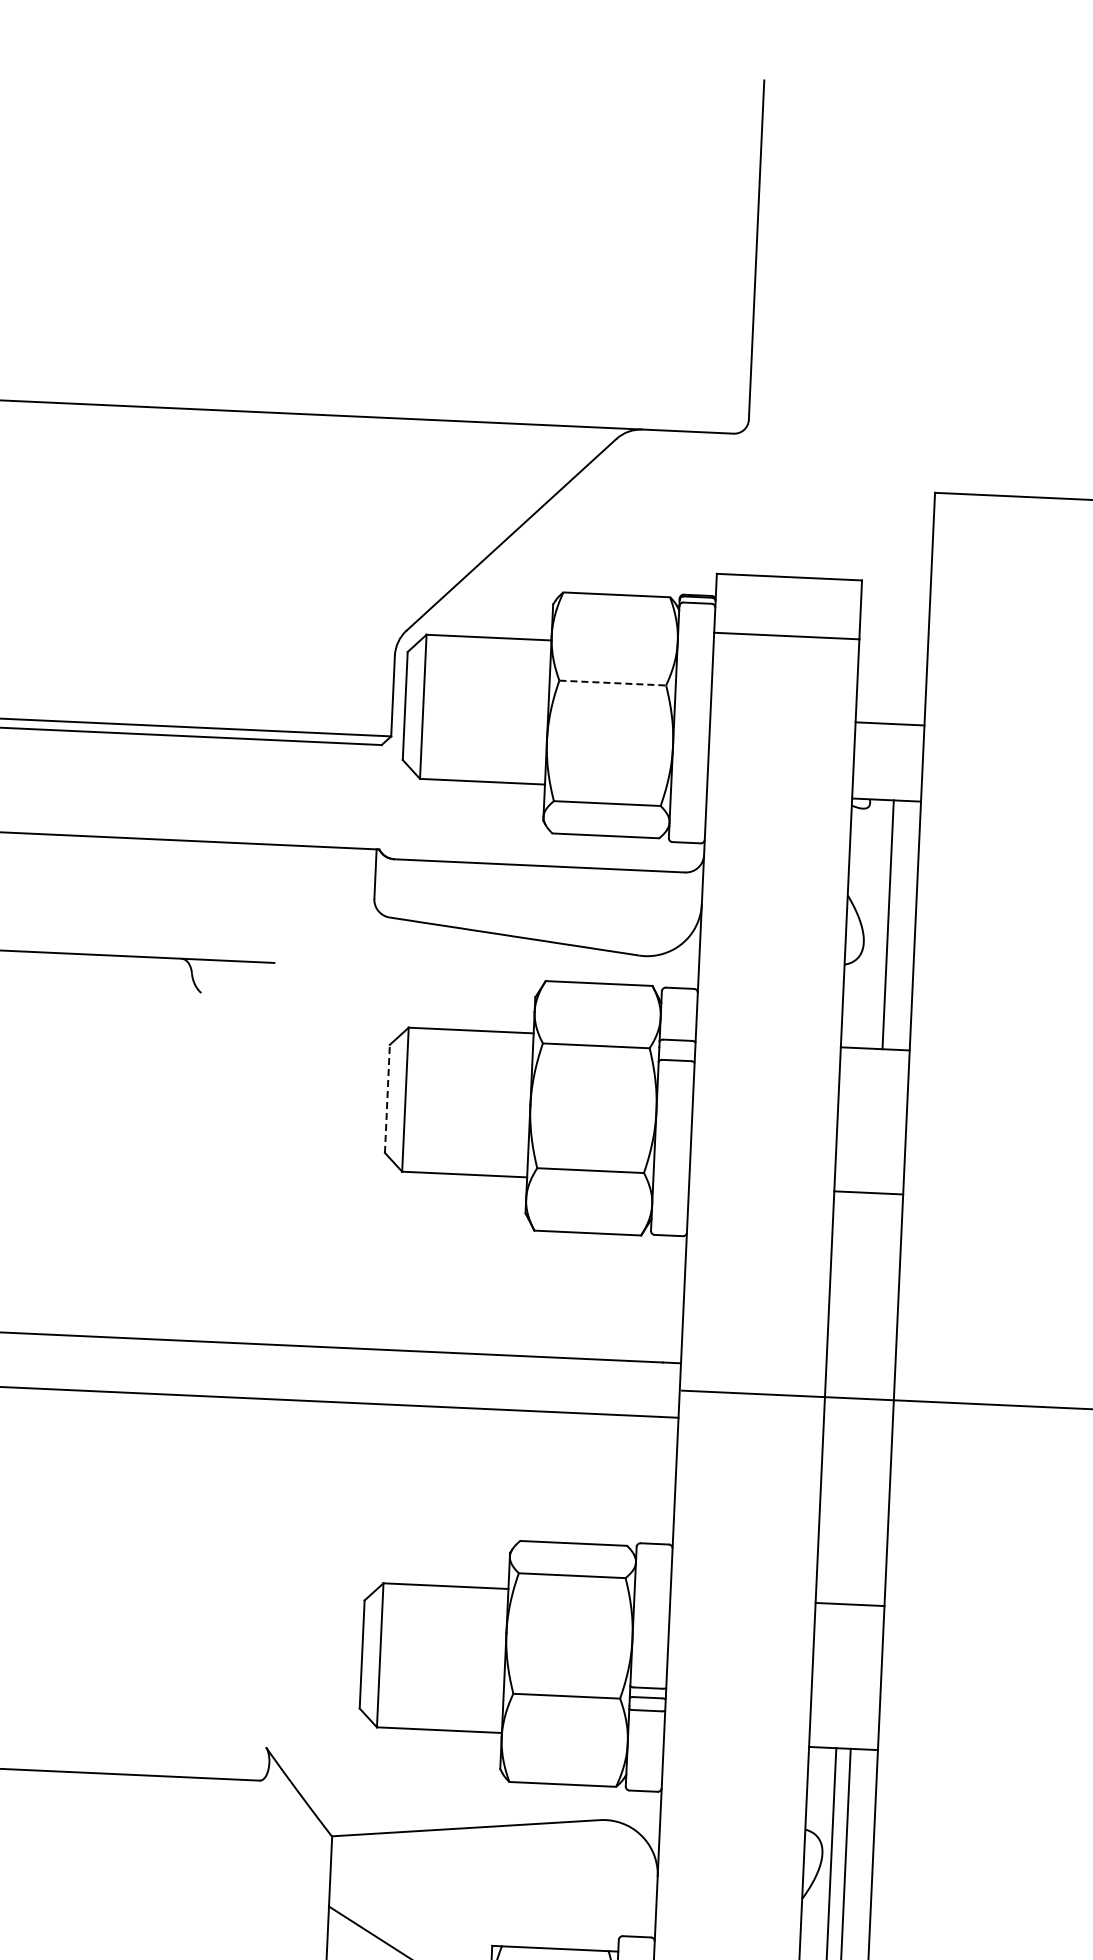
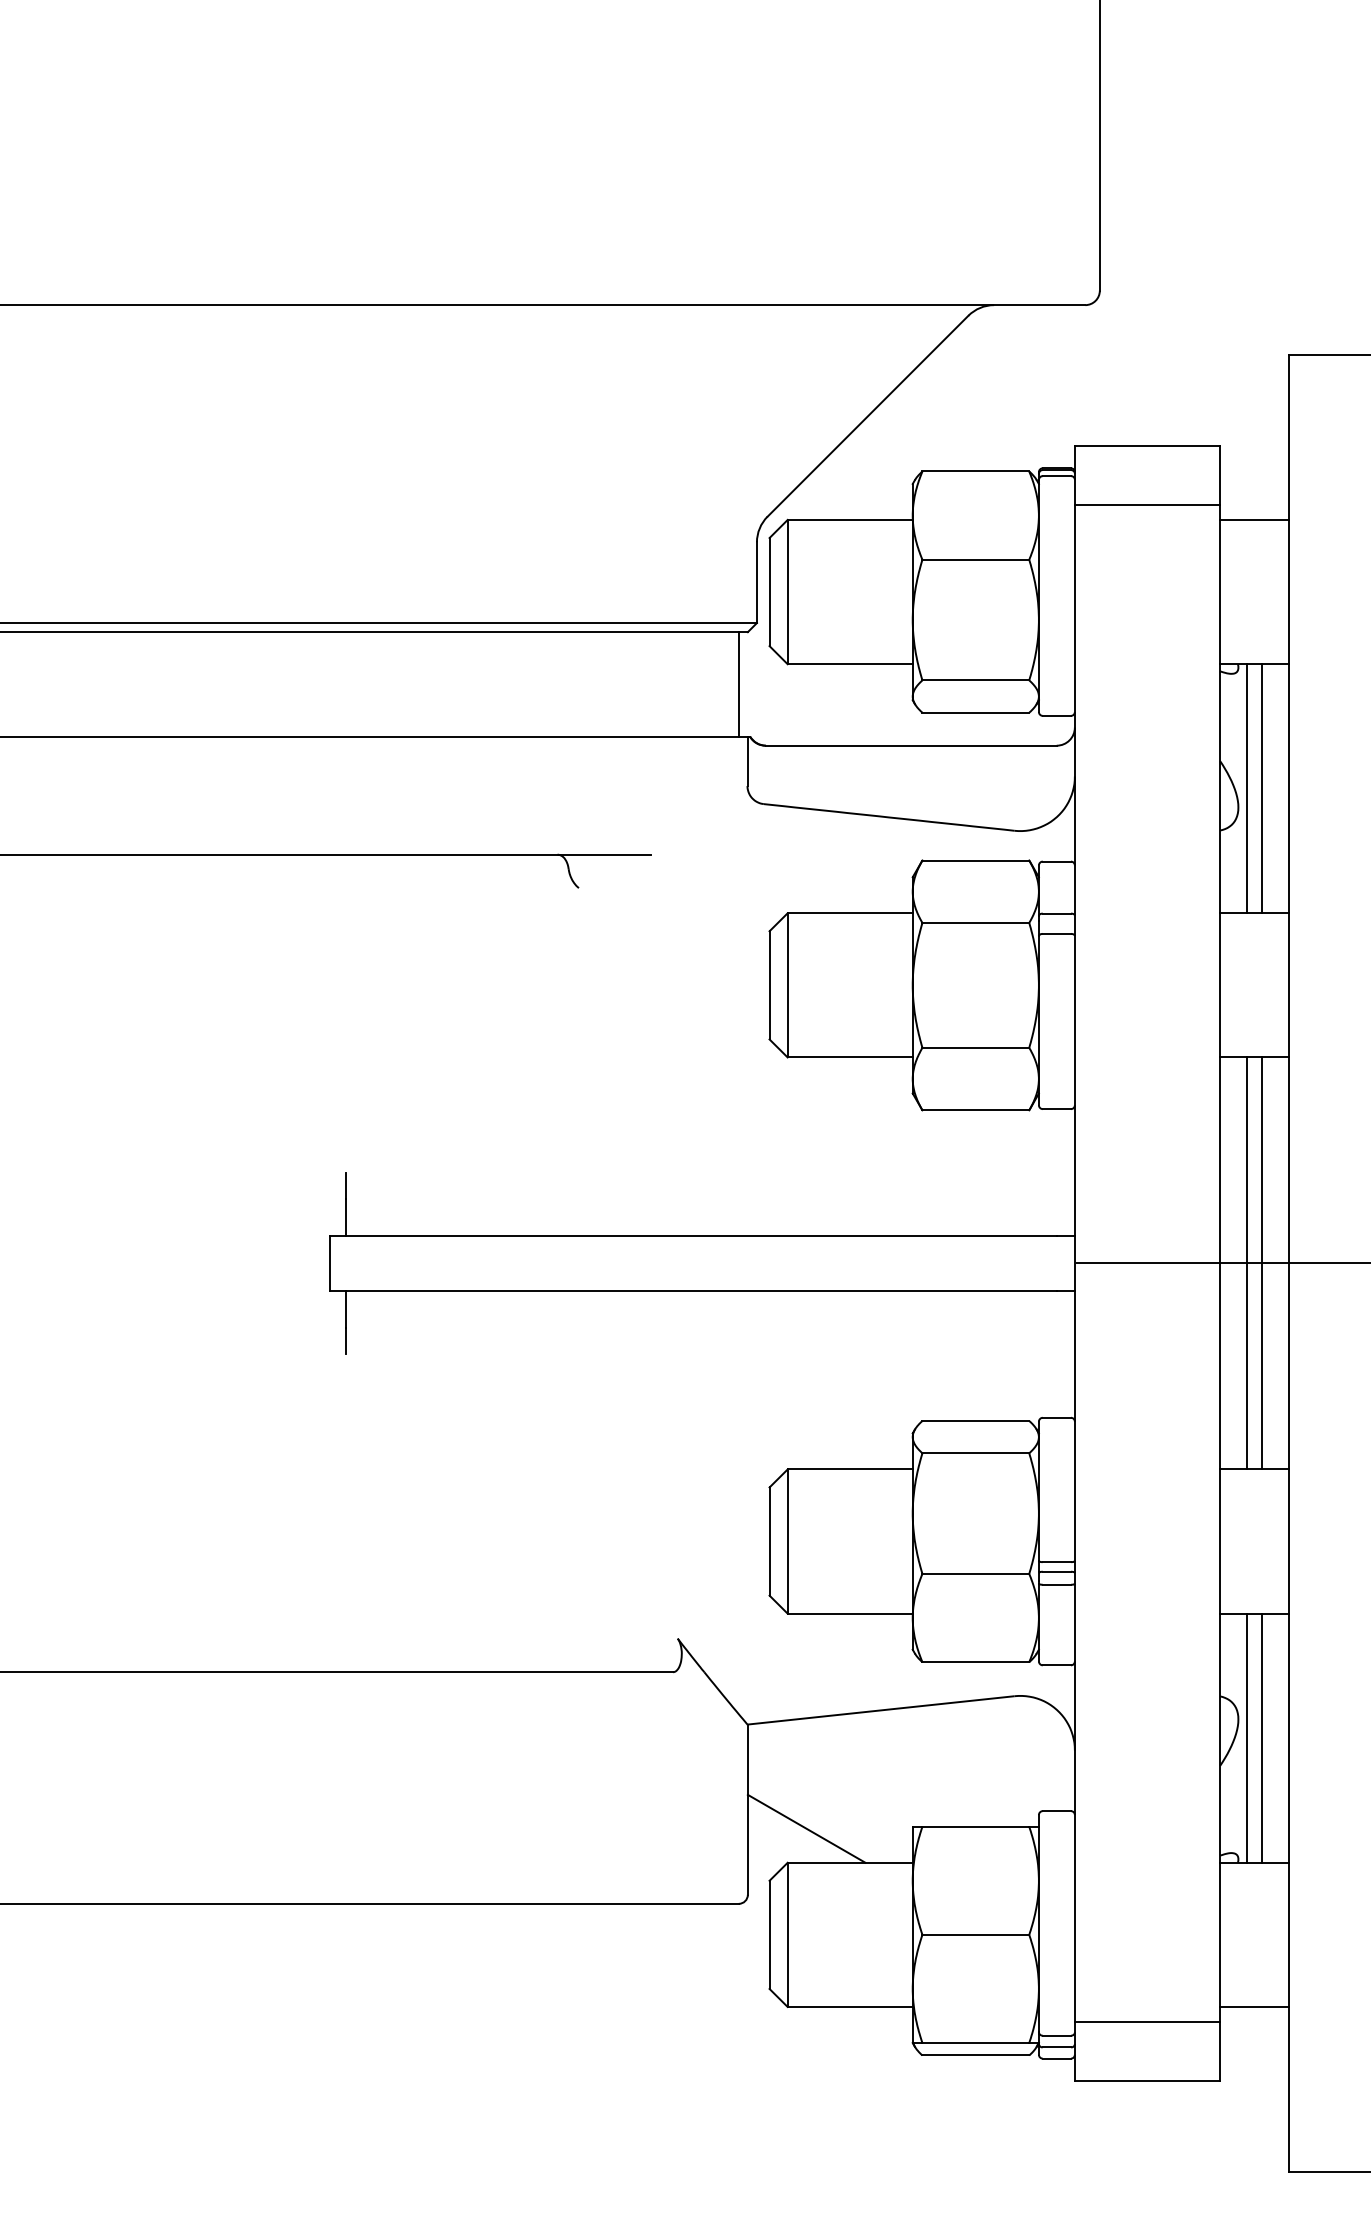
line: (613, 682) -> (976, 559), dashed -> solid
line: (889, 723) -> (1254, 519), moved
line: (370, 796) -> (738, 684), added
line: (873, 923) -> (1247, 788), added
line: (387, 1098) -> (769, 984), dashed -> solid
line: (852, 1398) -> (1247, 1263), added
line: (866, 1399) -> (1261, 1263), added

